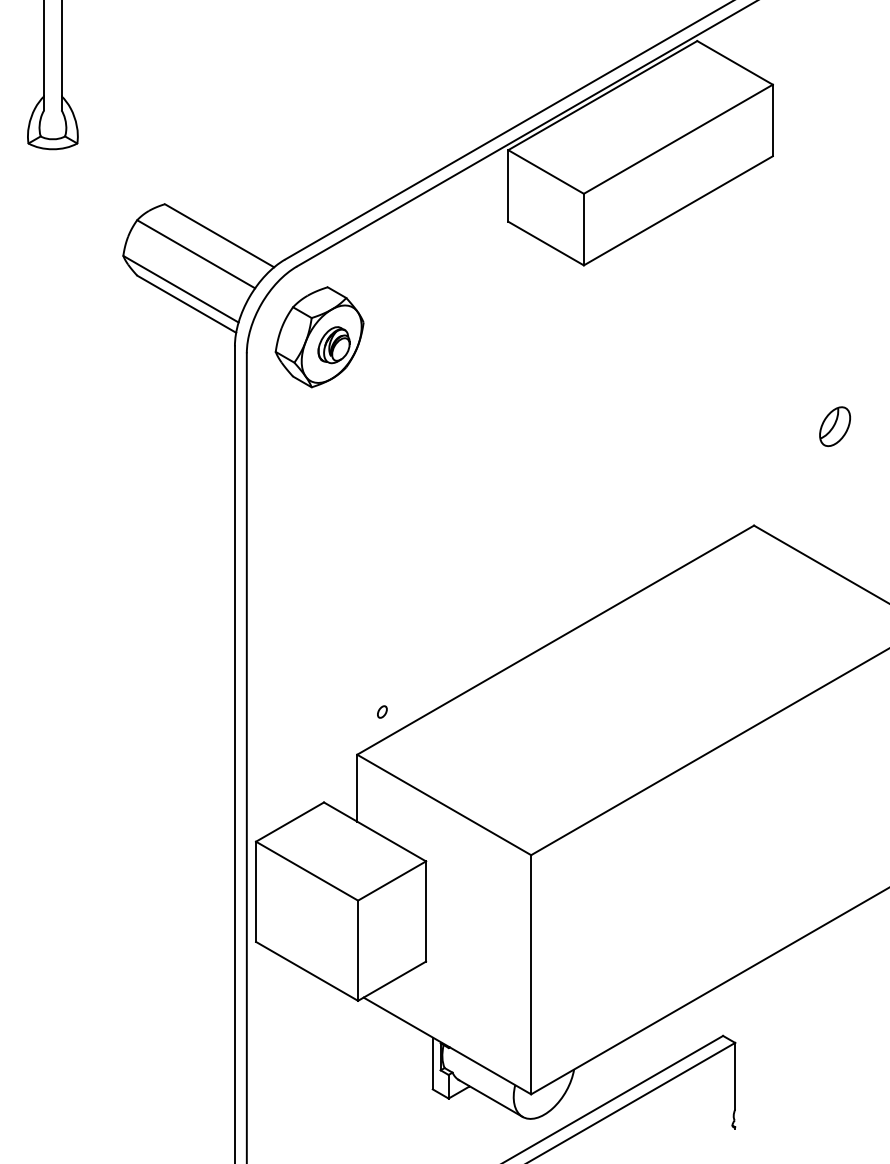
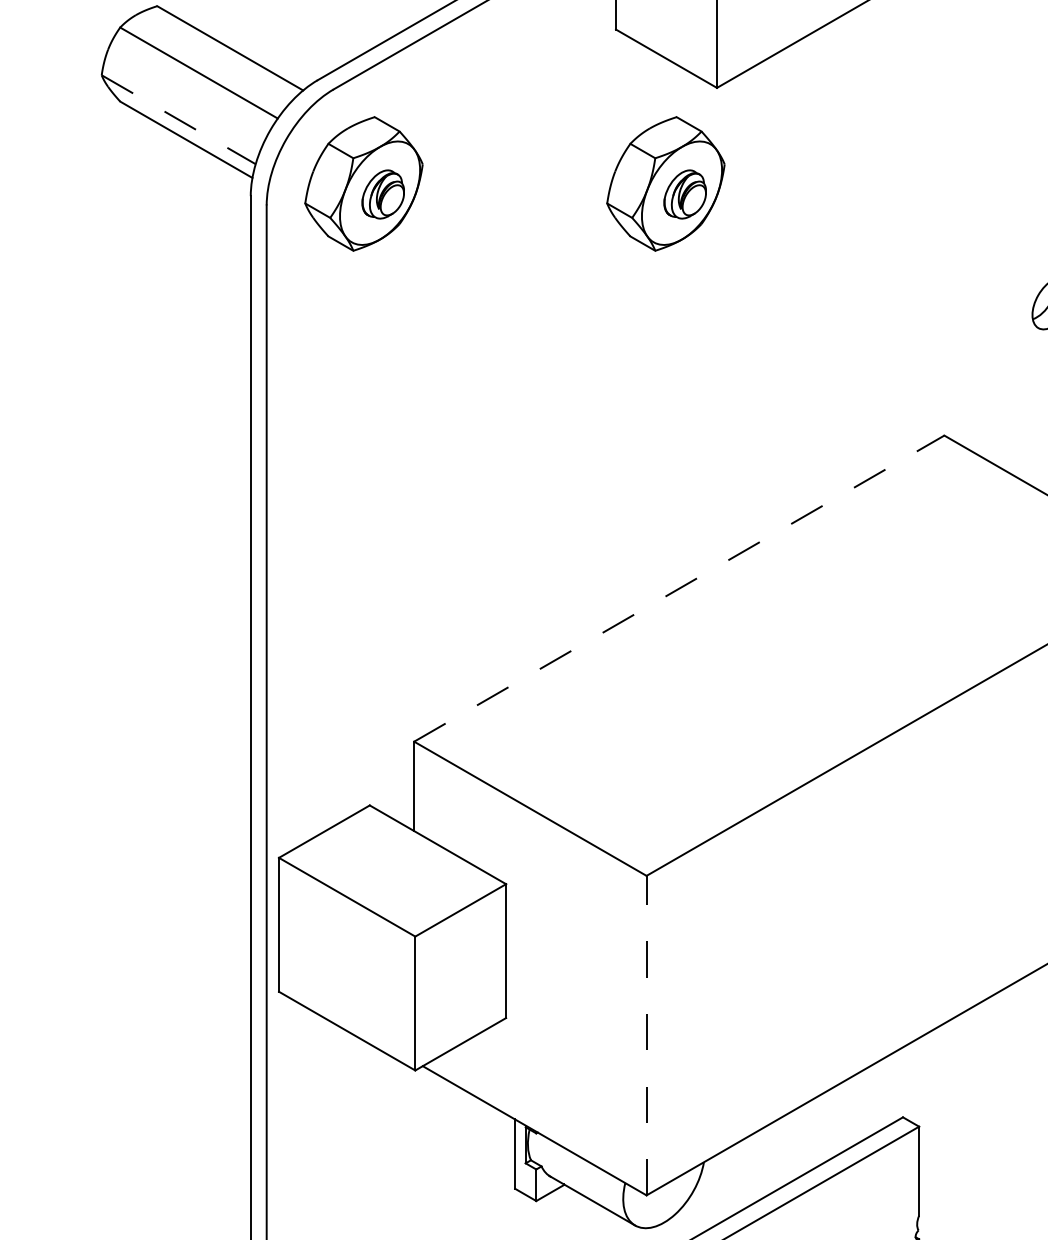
line: (180, 289) -> (178, 120), solid -> dashed
part: (545, 337) -> (665, 184), added
line: (556, 639) -> (680, 587), solid -> dashed
part: (382, 711) -> (447, 683), removed
line: (531, 974) -> (647, 1035), solid -> dashed

